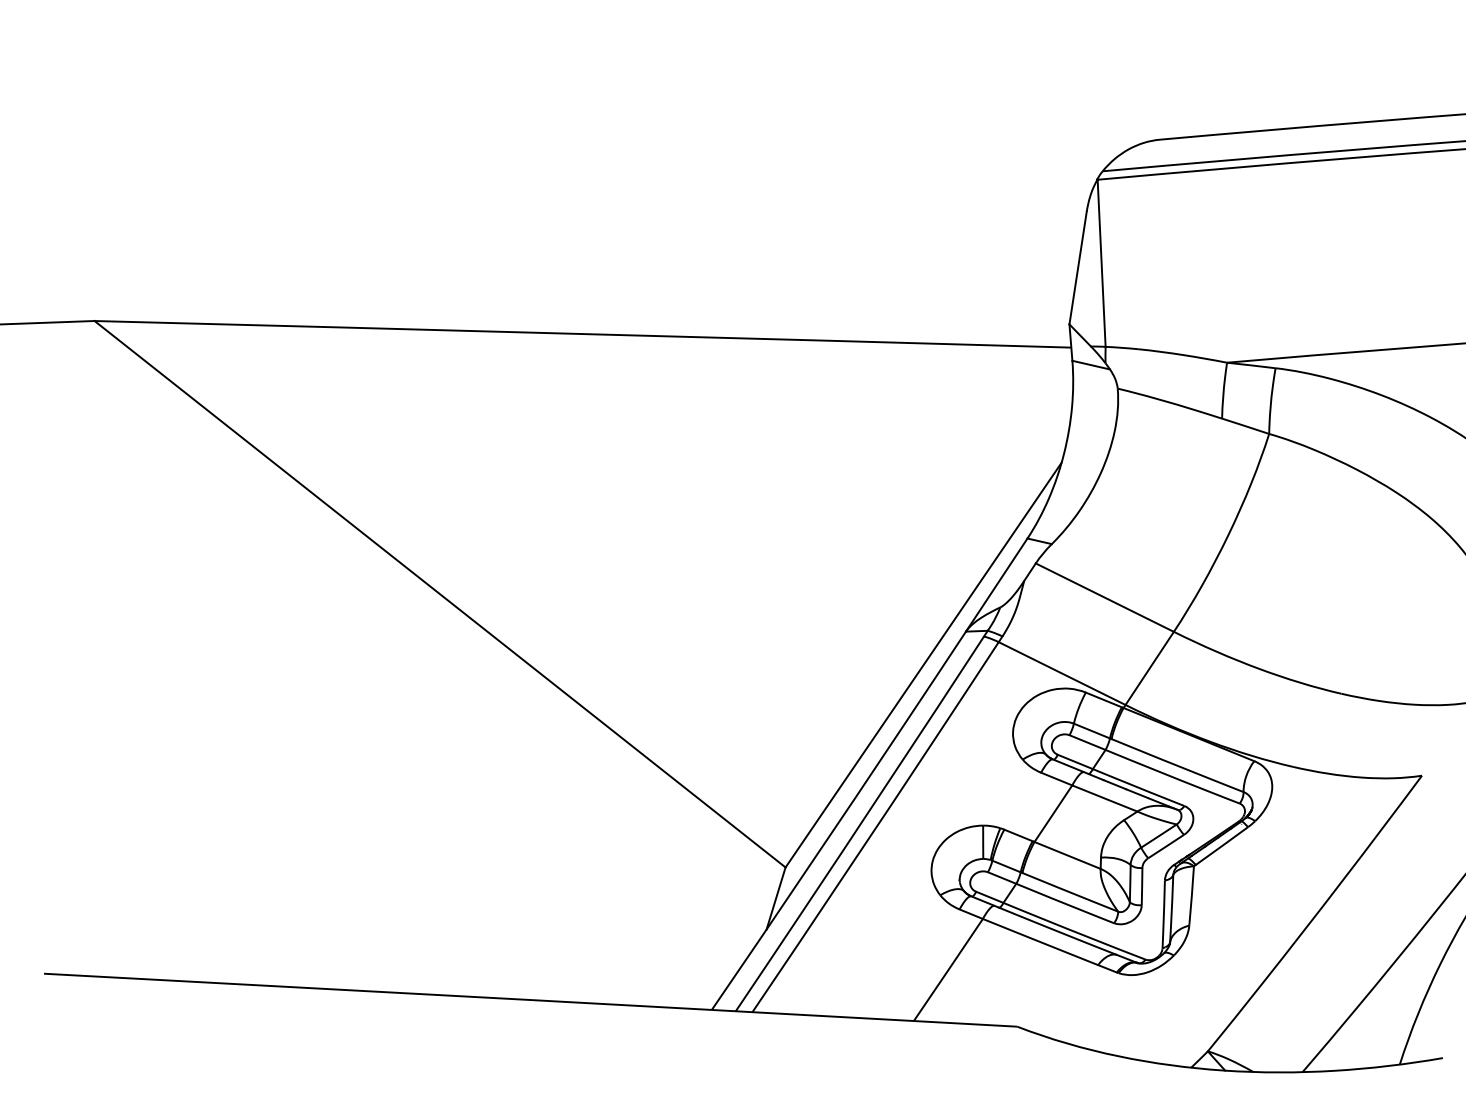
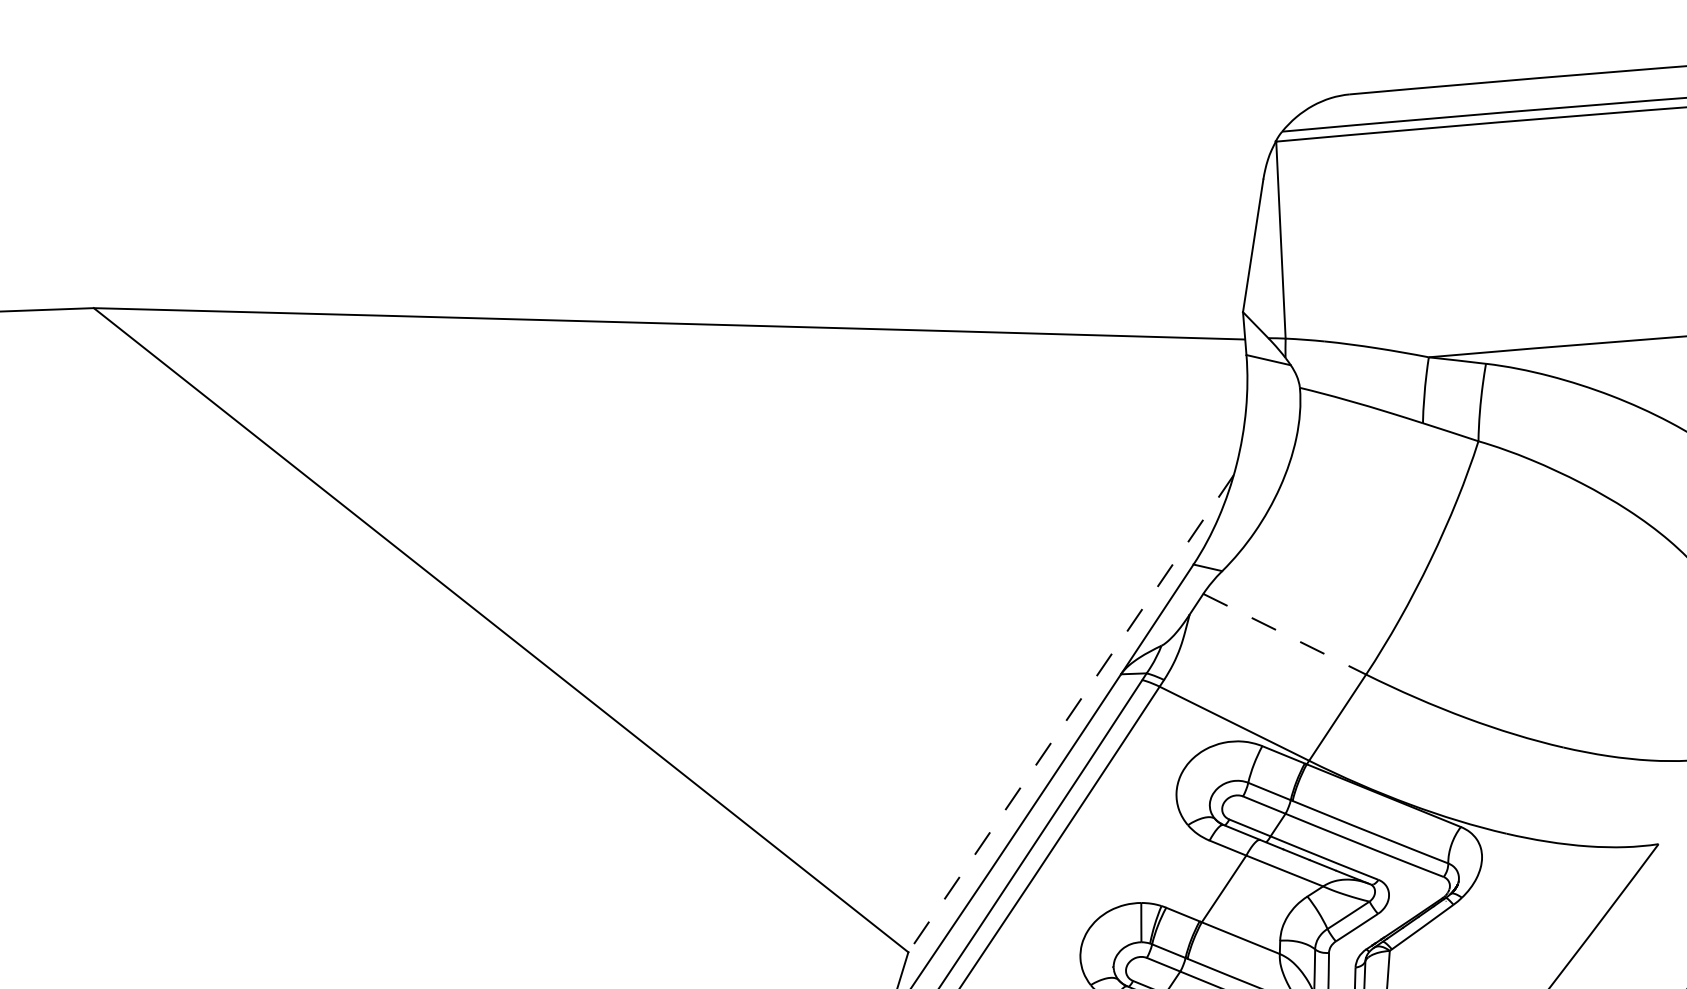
line: (1105, 597) -> (1285, 634), solid -> dashed
line: (923, 665) -> (1070, 714), solid -> dashed

